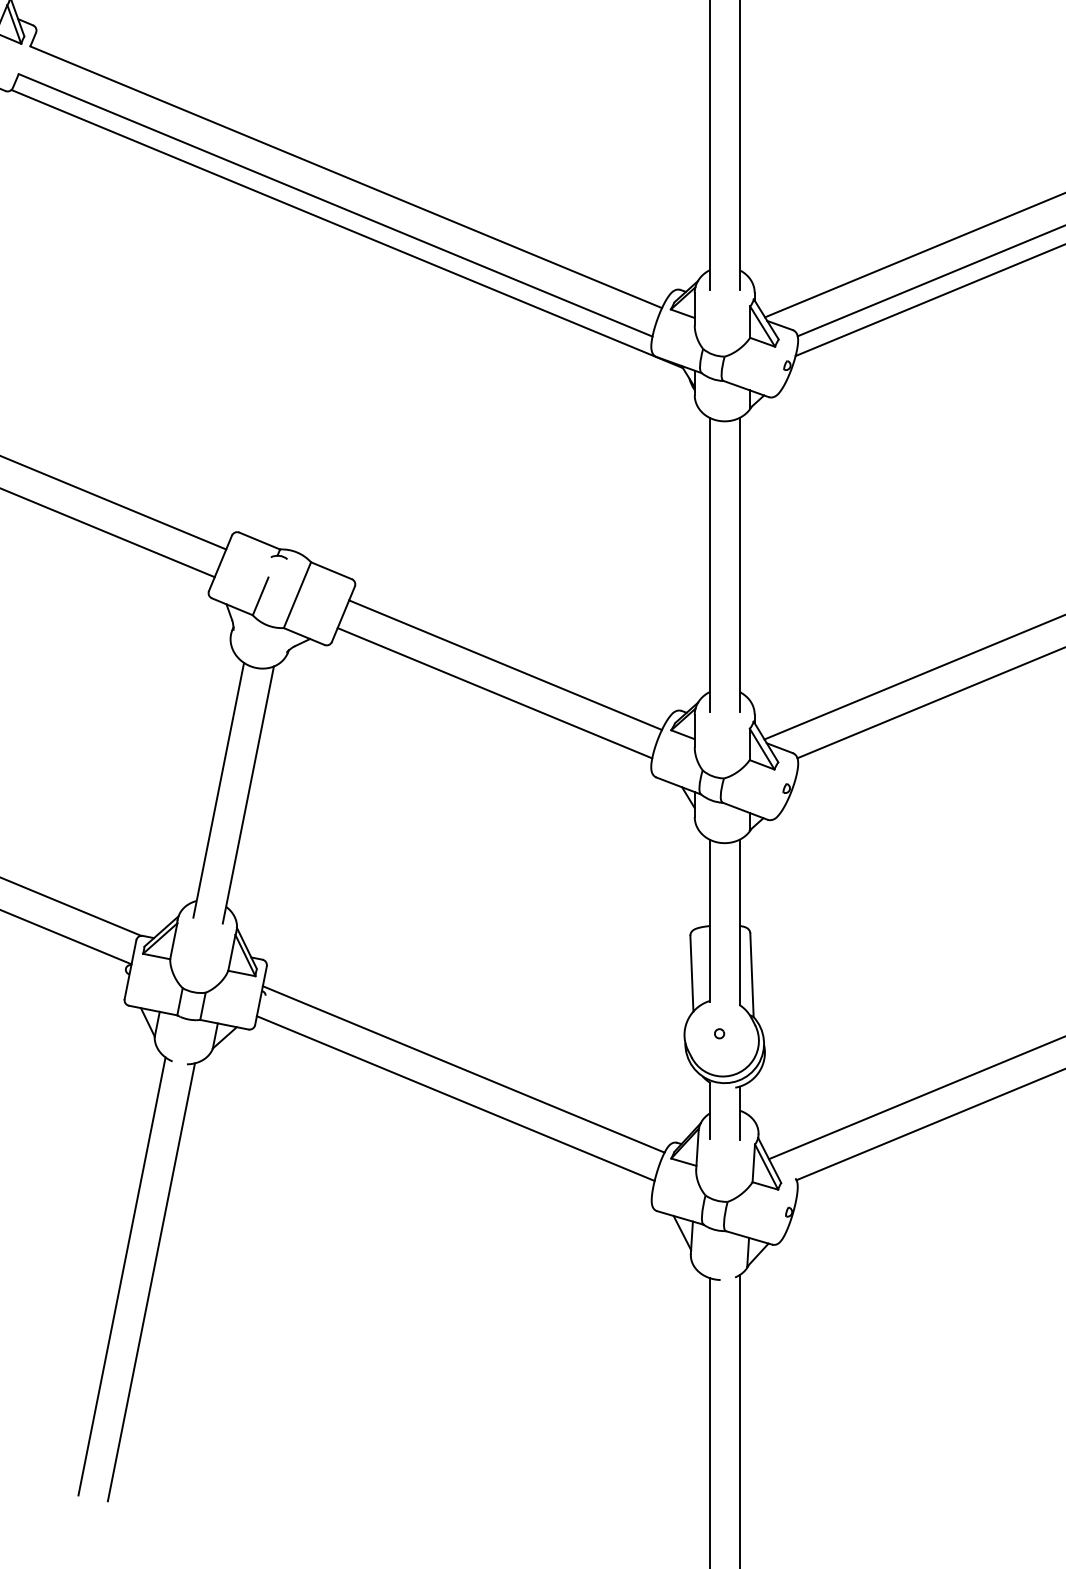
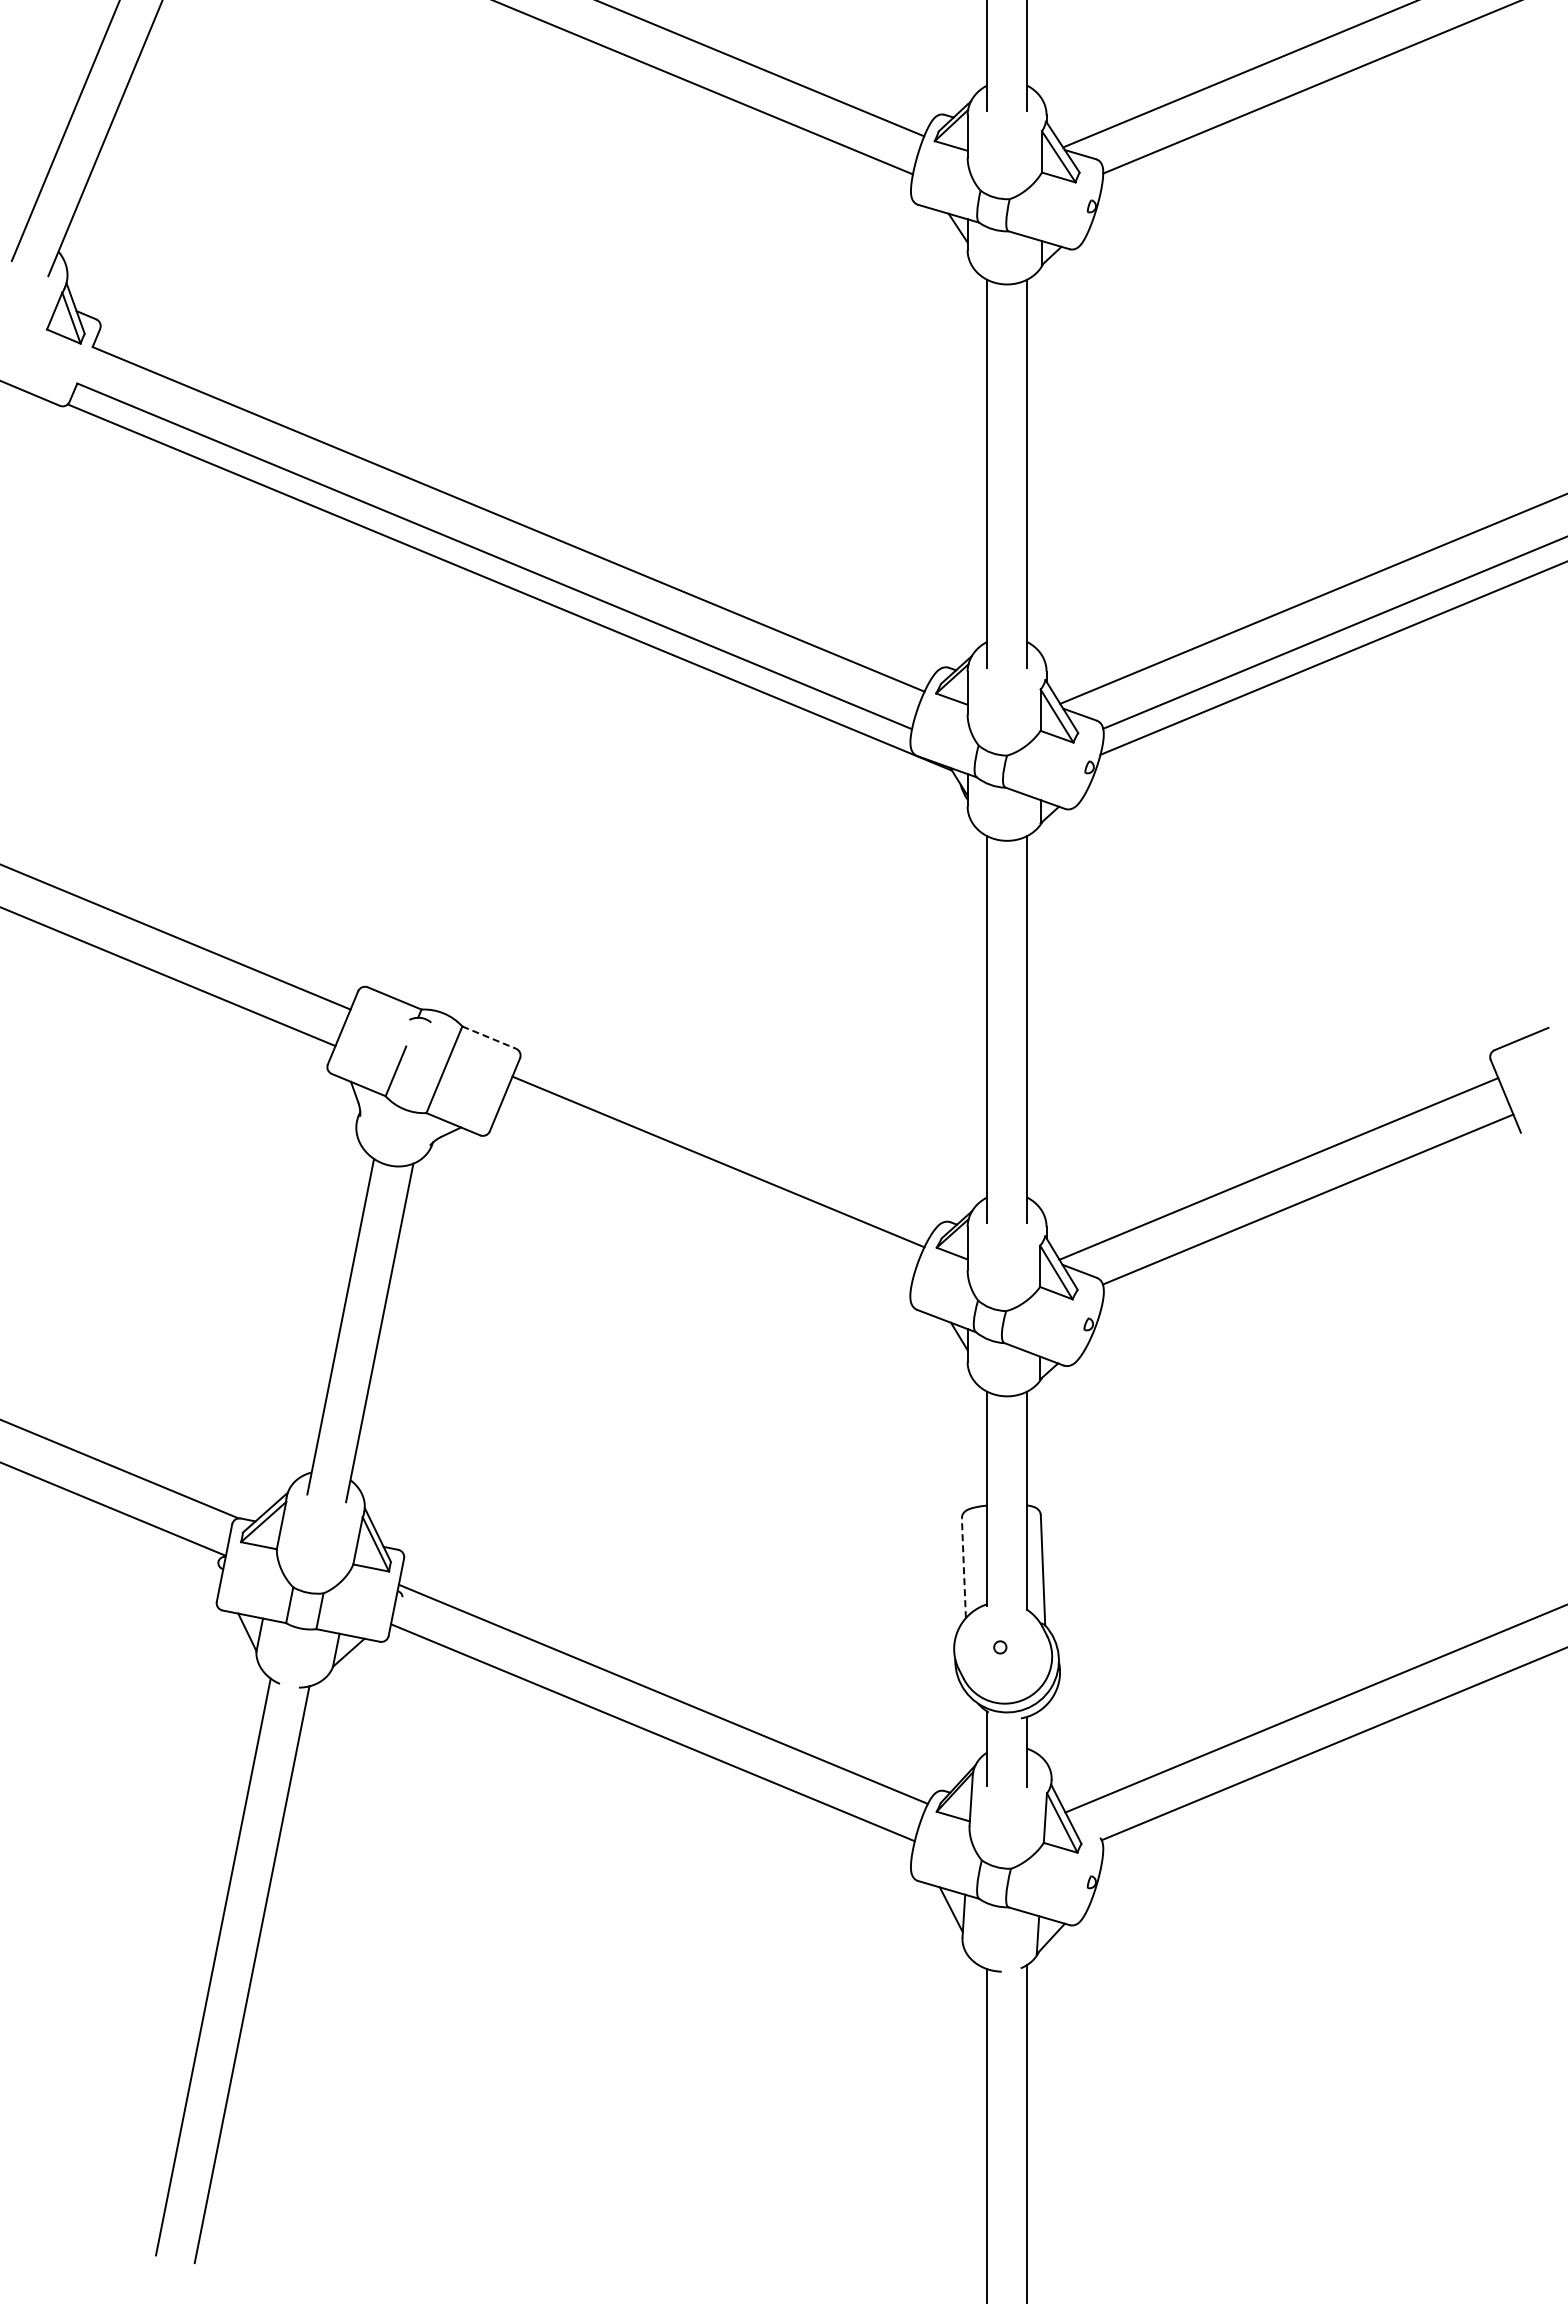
line: (331, 570) -> (489, 1037), solid -> dashed
line: (494, 692) -> (704, 1198), removed
line: (691, 973) -> (963, 1568), solid -> dashed

